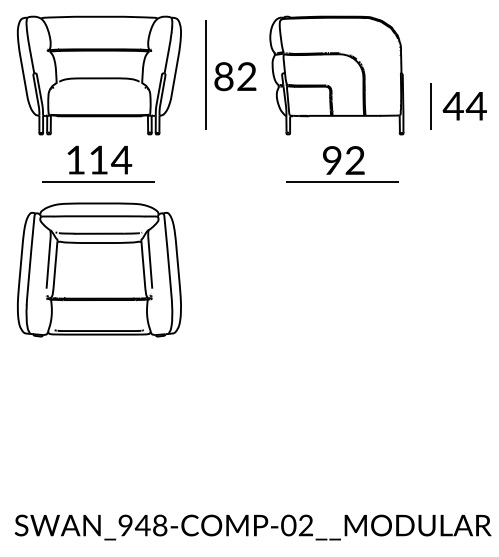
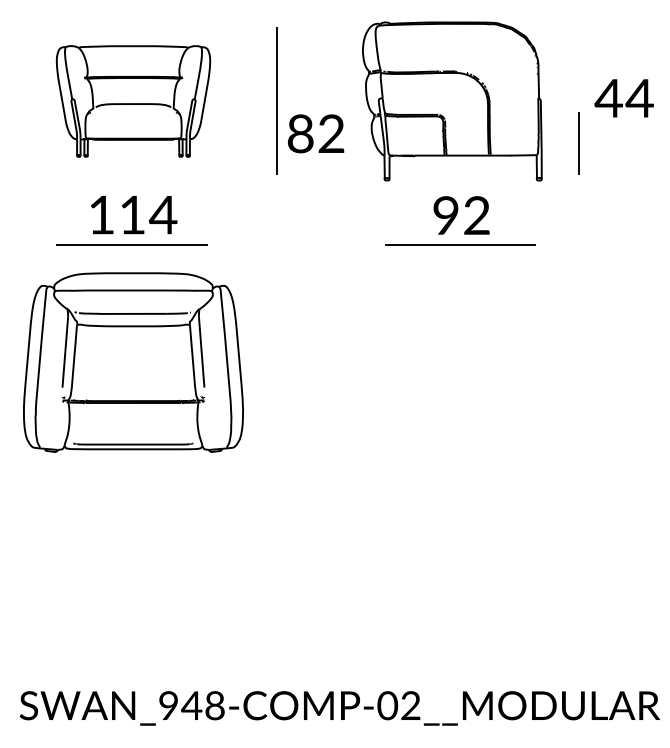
part: (99, 75) -> (133, 101), size x0.7
text: (235, 76) -> (316, 133), moved
text: (464, 106) -> (623, 98), moved

